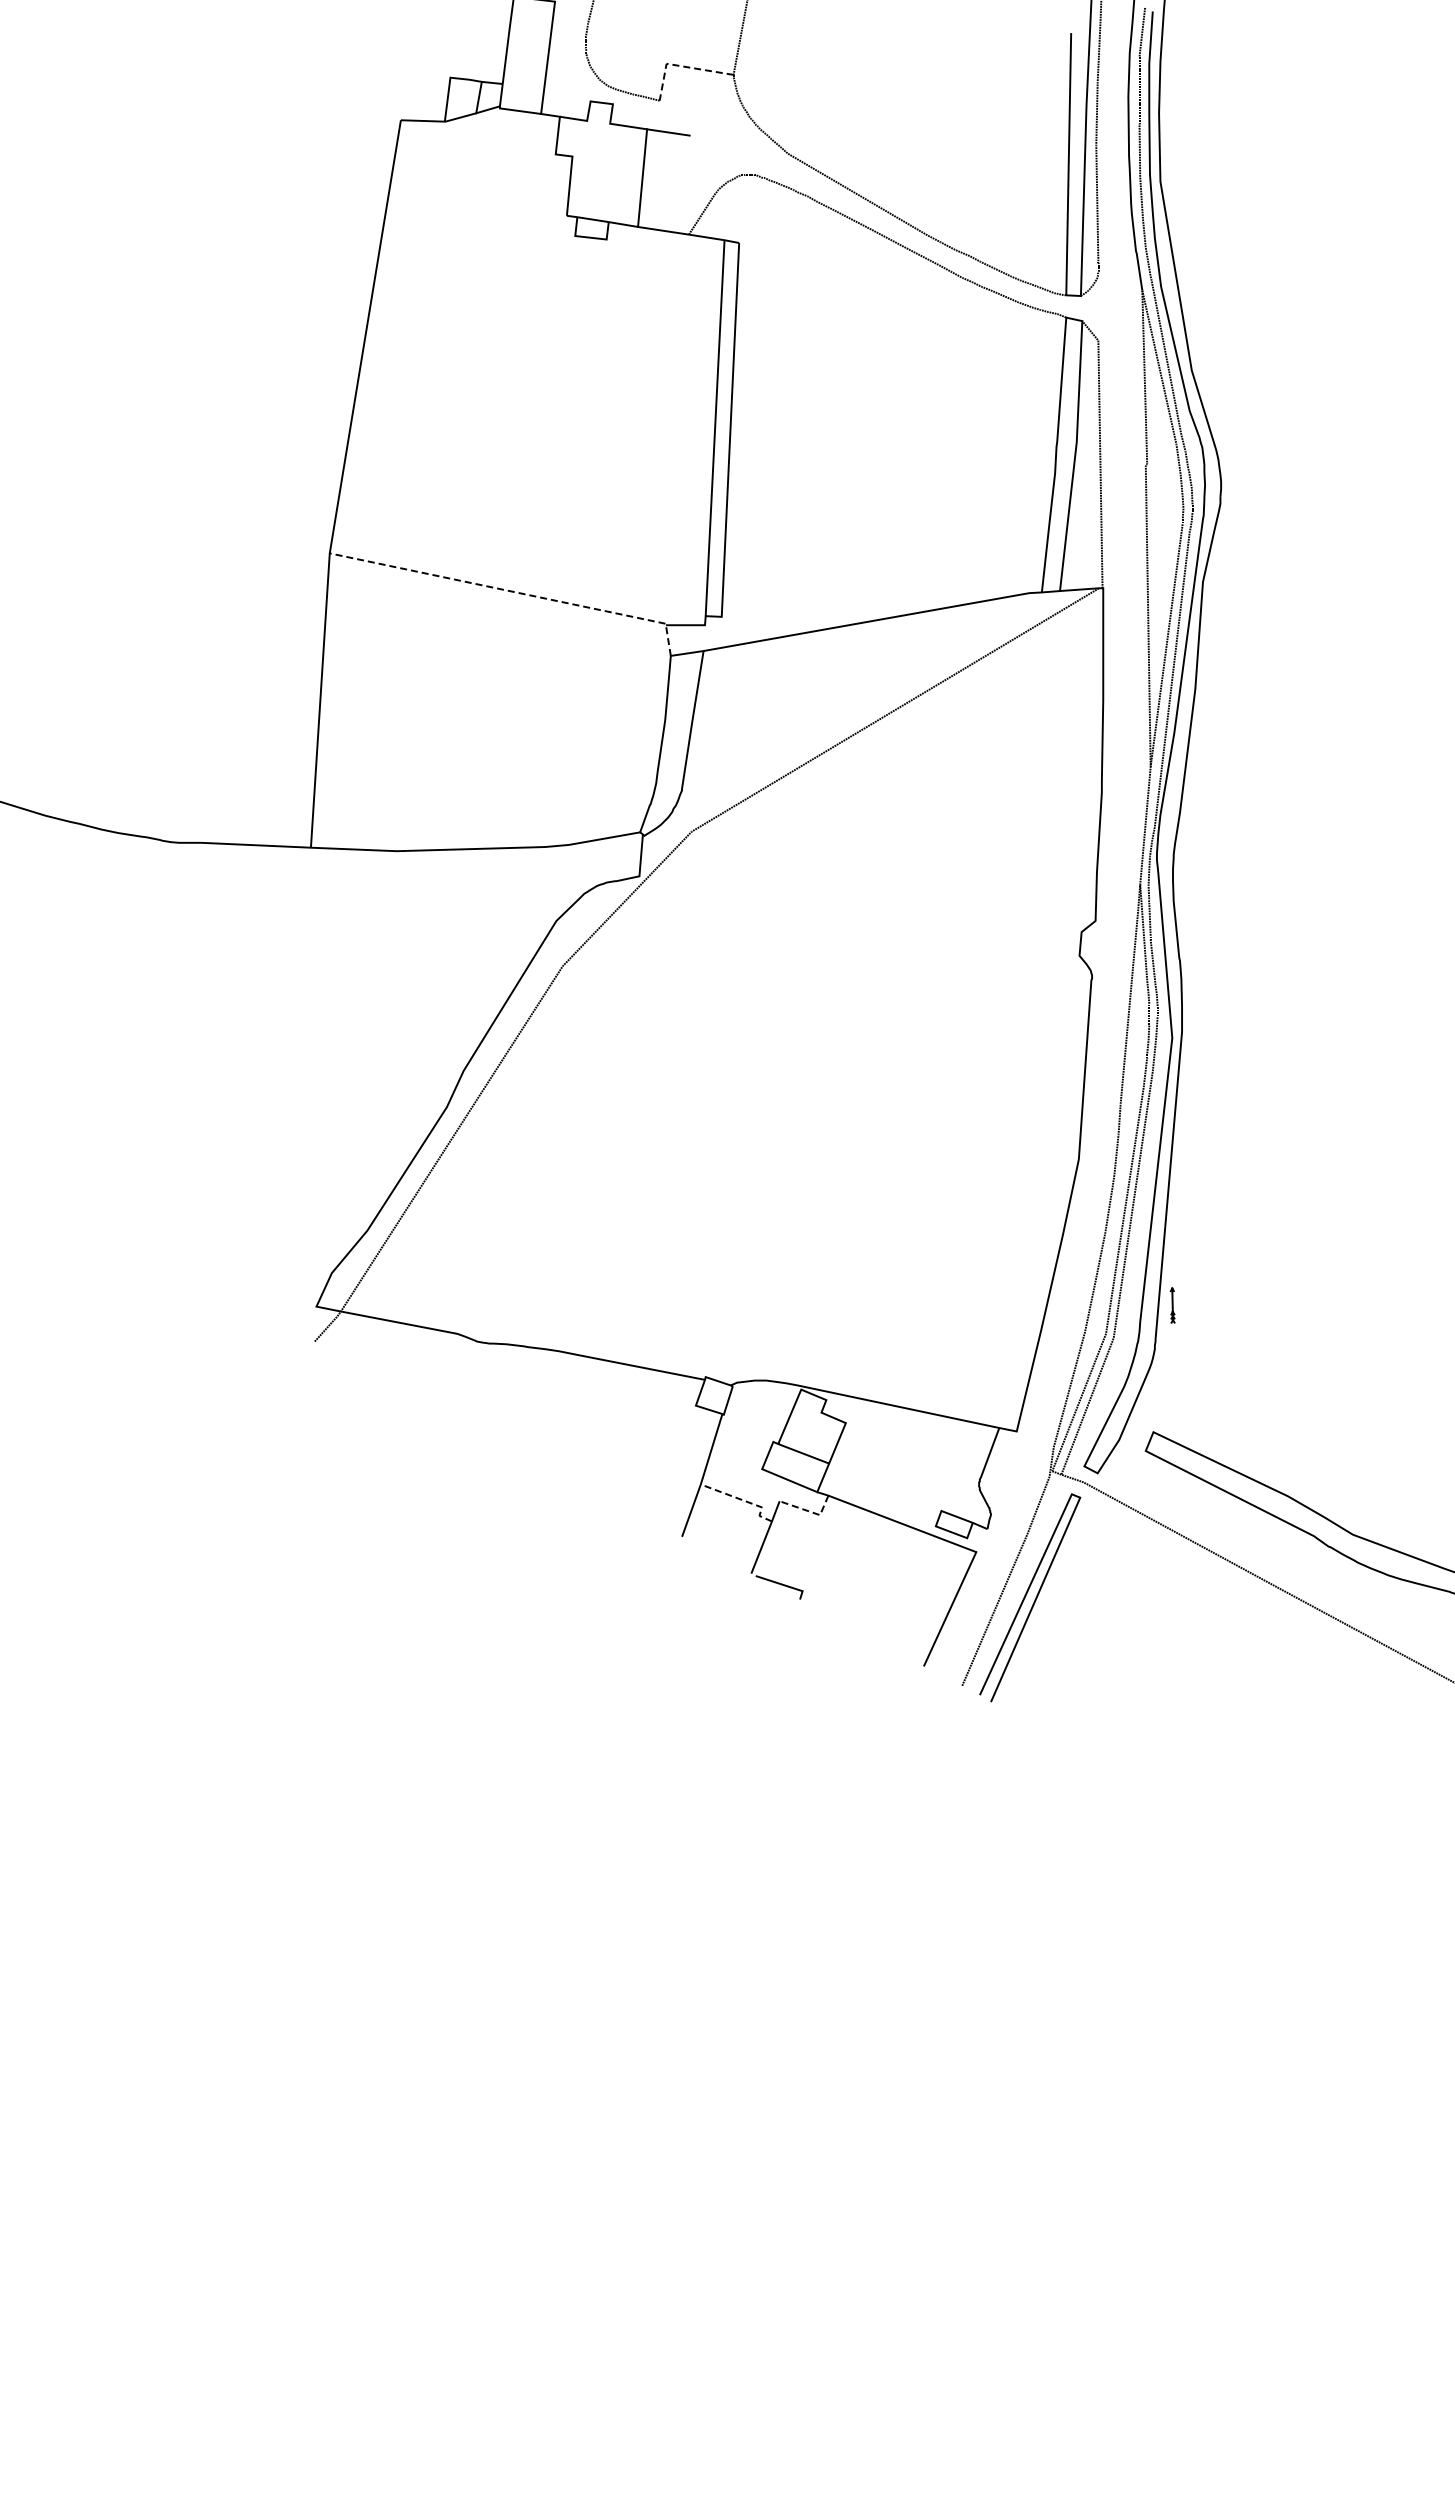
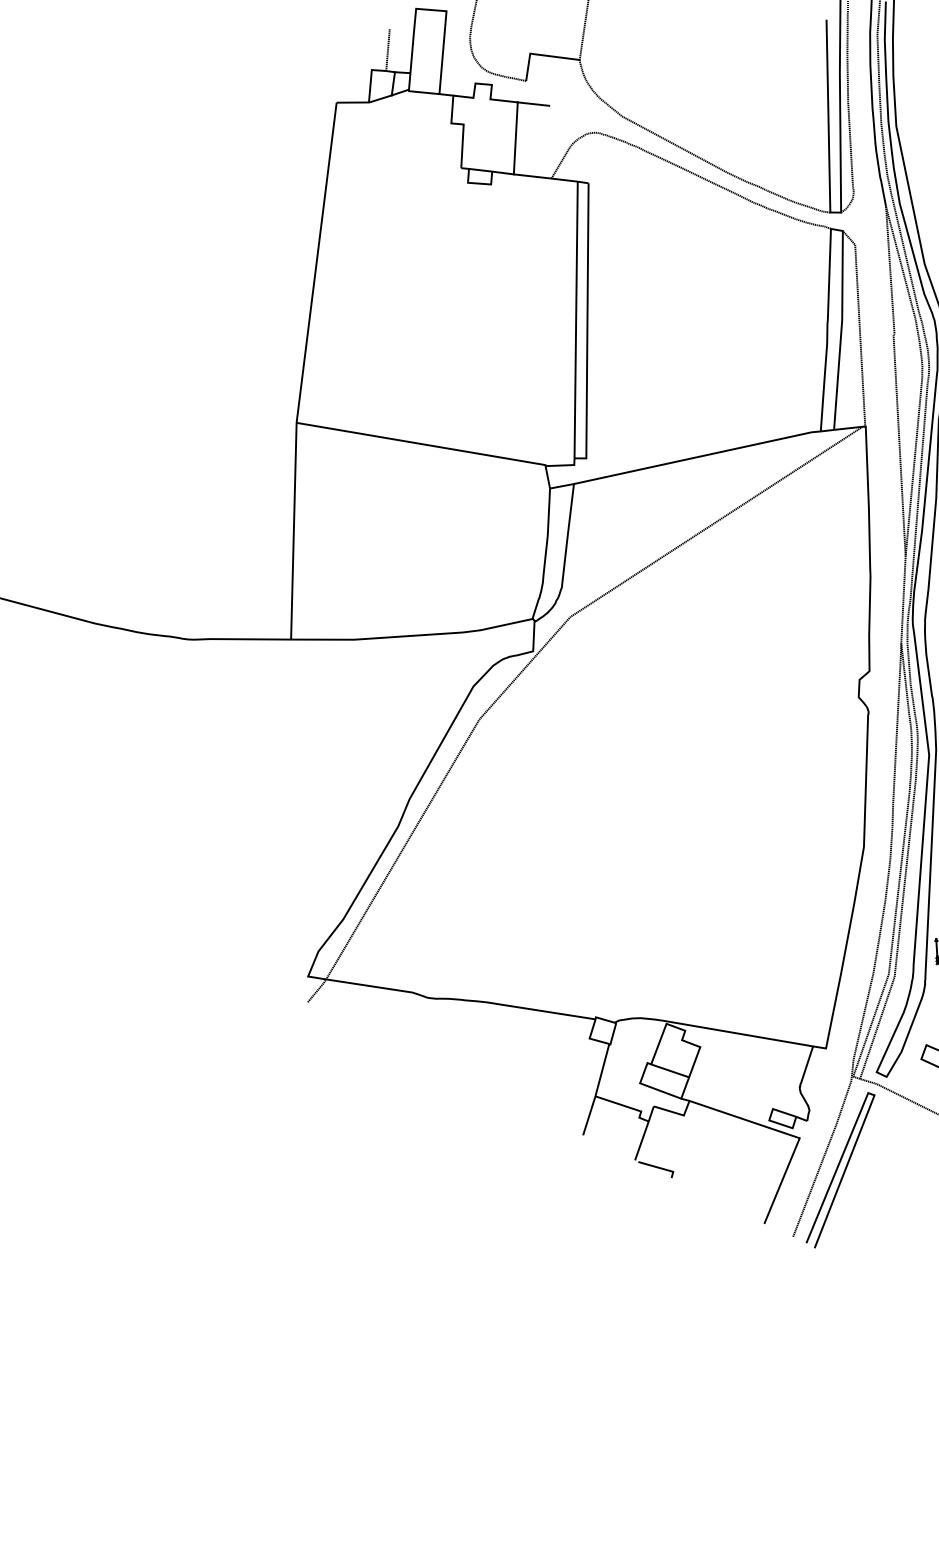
line: (472, 51) -> (387, 50), added
line: (680, 66) -> (540, 55), dashed -> solid
line: (515, 592) -> (434, 446), dashed -> solid
line: (742, 1500) -> (626, 1106), dashed -> solid
line: (810, 1511) -> (676, 1113), dashed -> solid

